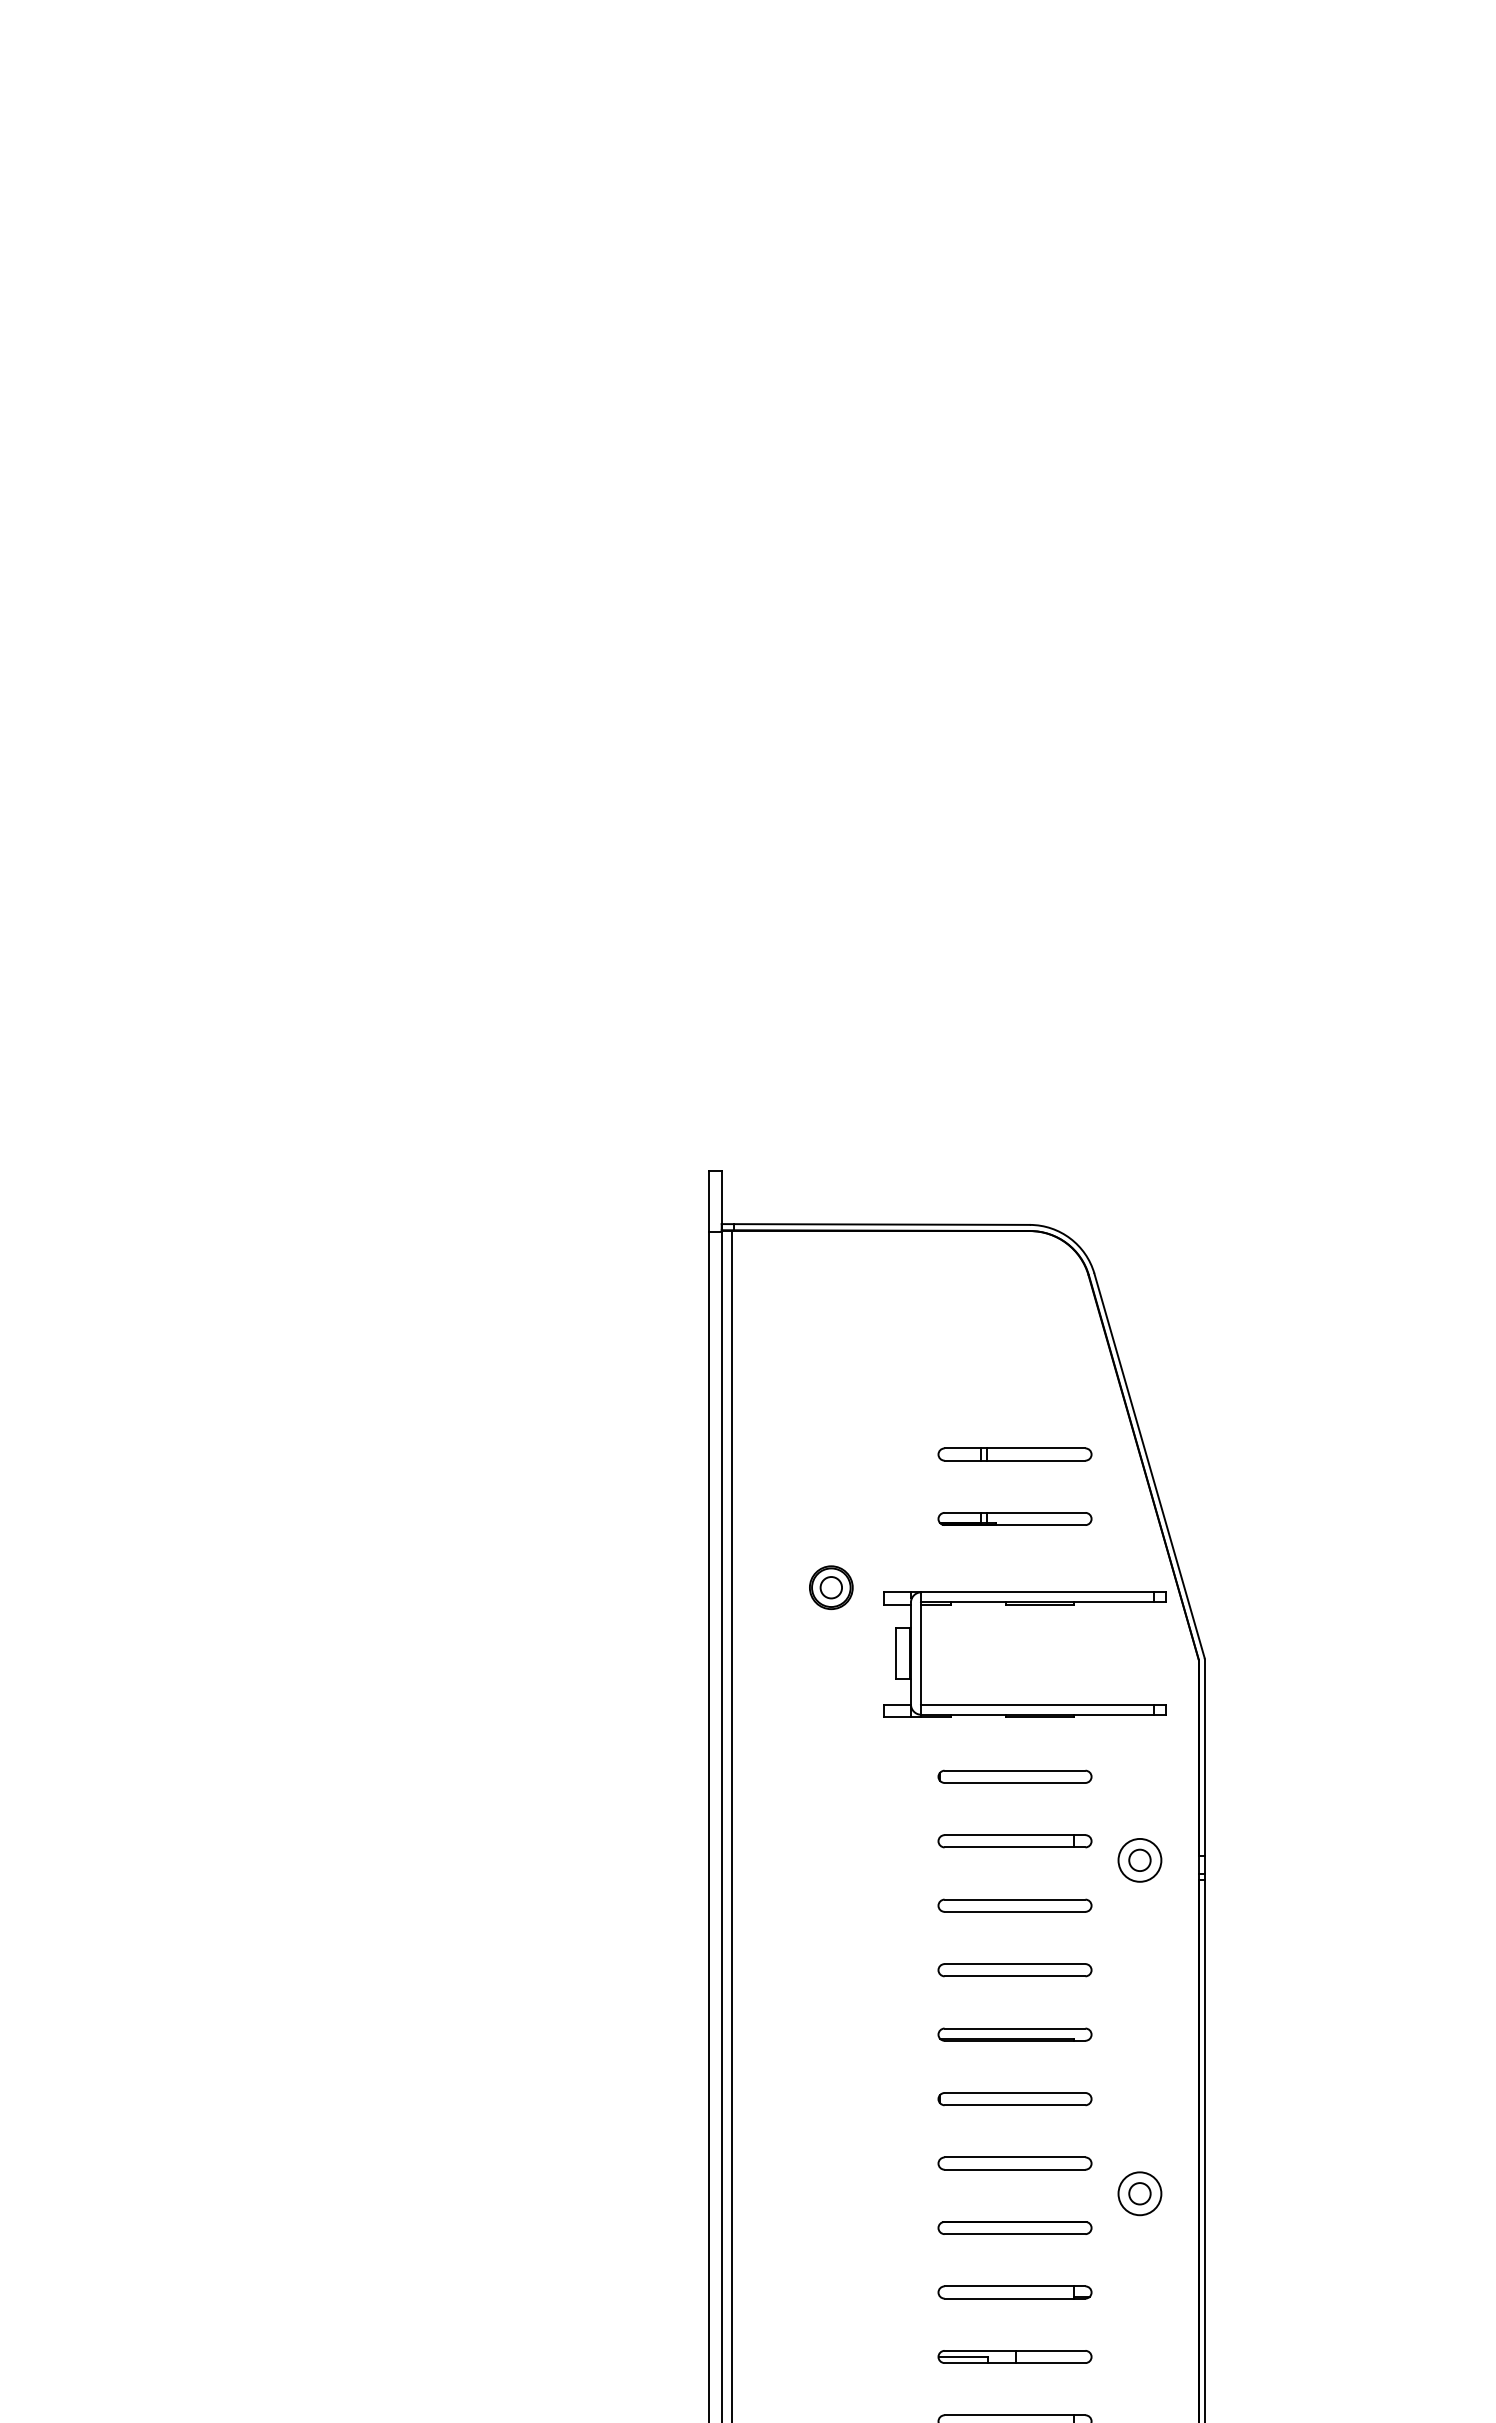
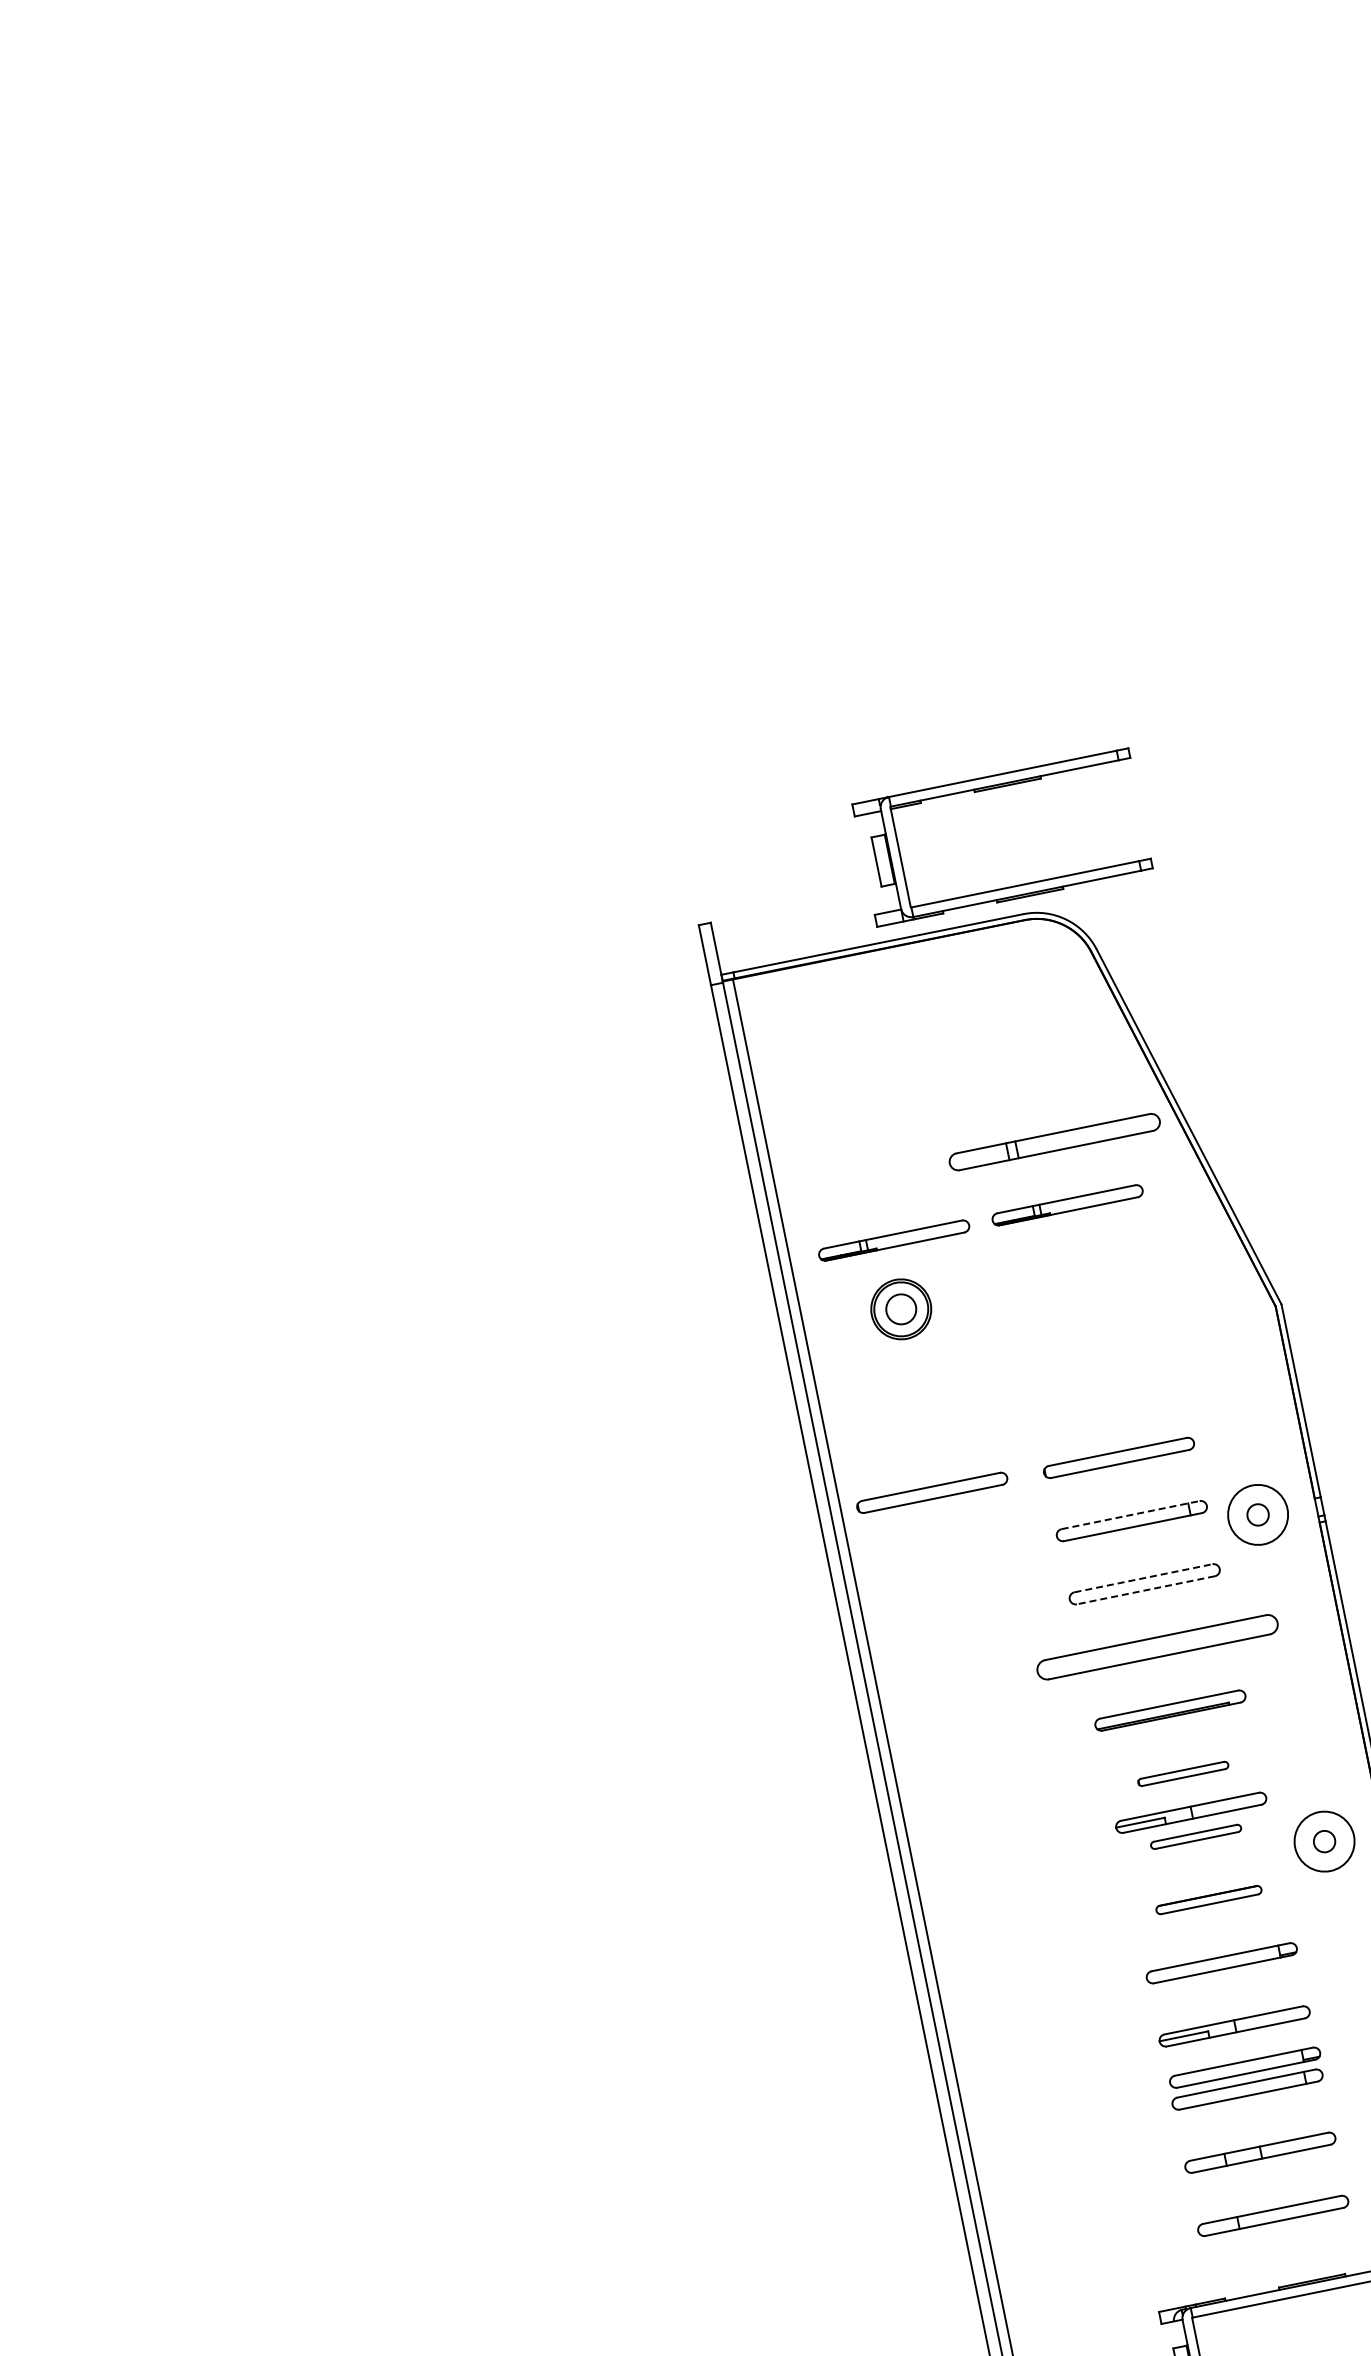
part: (1014, 1454) -> (1054, 1142), size x1.4
part: (837, 1518) -> (893, 1240), added
part: (831, 1587) -> (901, 1309), size x1.4
part: (1024, 1605) -> (992, 789), moved
part: (824, 1773) -> (931, 1492), added
line: (1015, 1835) -> (1131, 1515), solid -> dashed
circle: (1139, 1859) -> (1257, 1514), size x1.4
line: (1015, 1899) -> (1143, 1578), solid -> dashed
line: (1014, 1911) -> (1145, 1590), solid -> dashed
part: (1014, 1970) -> (1157, 1647), size x1.6
part: (1014, 2099) -> (1182, 1774), size x0.6
part: (1014, 2138) -> (1190, 1812), added
part: (1014, 2163) -> (1195, 1836), size x0.6
circle: (1139, 2193) -> (1324, 1841), size x1.4
part: (1014, 2227) -> (1208, 1899), size x0.7
part: (1016, 2399) -> (1244, 2067), added

